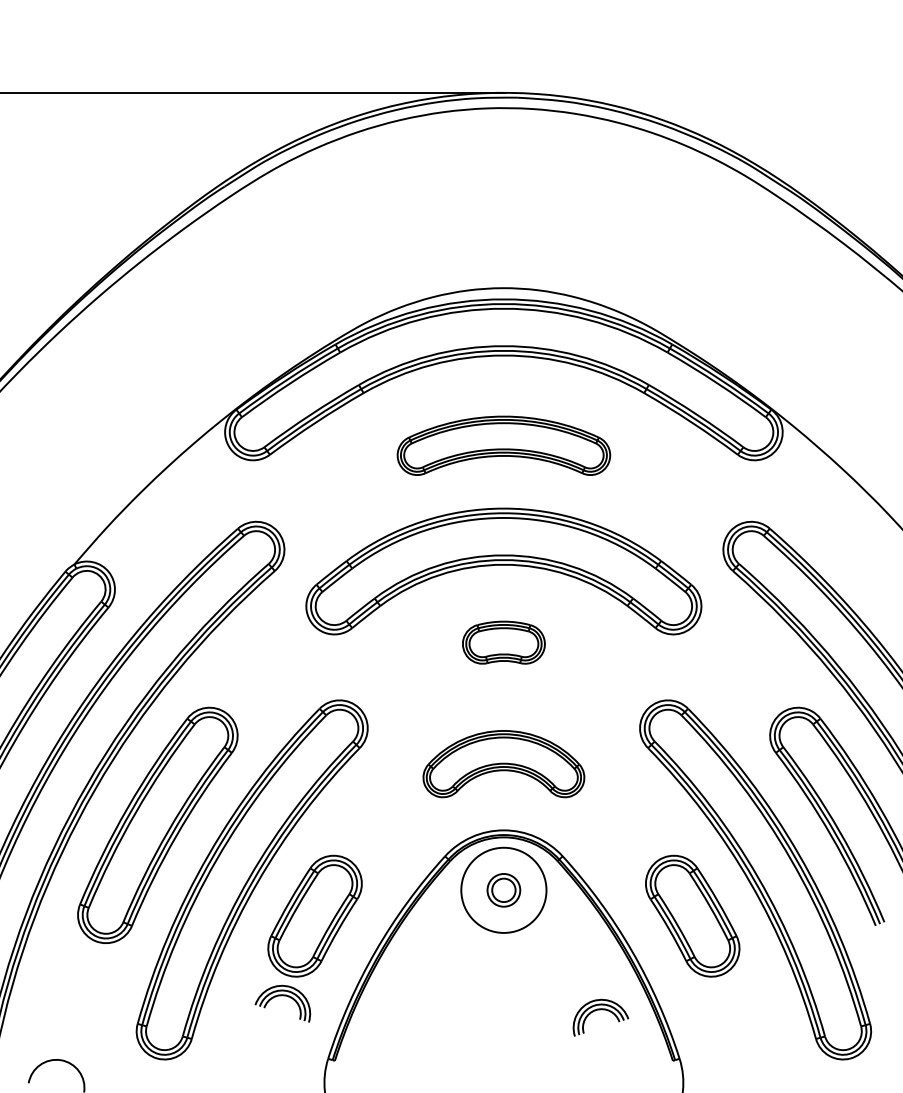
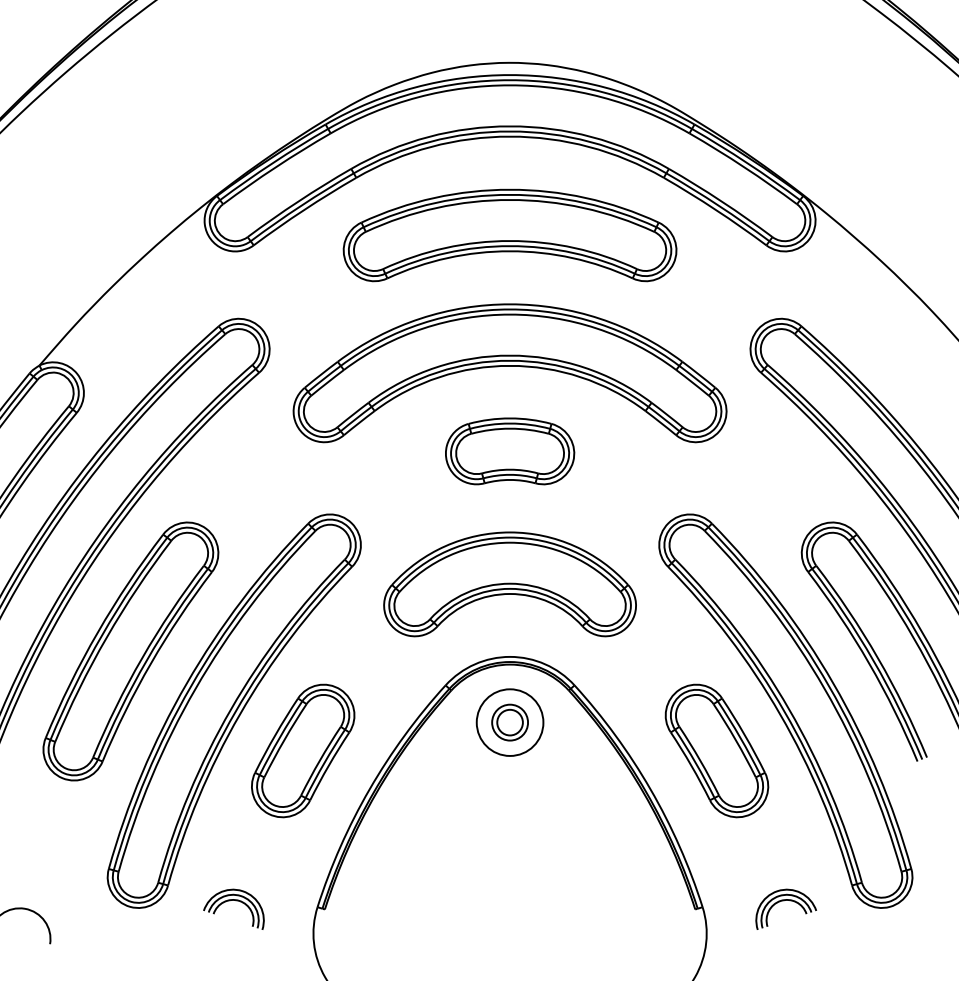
part: (503, 445) -> (509, 235), size x1.43
part: (503, 642) -> (509, 451), size x1.43
part: (503, 763) -> (509, 583), size x1.43
circle: (503, 889) -> (509, 721), size x0.71
part: (282, 996) -> (233, 901), moved
part: (600, 1010) -> (785, 901), moved

